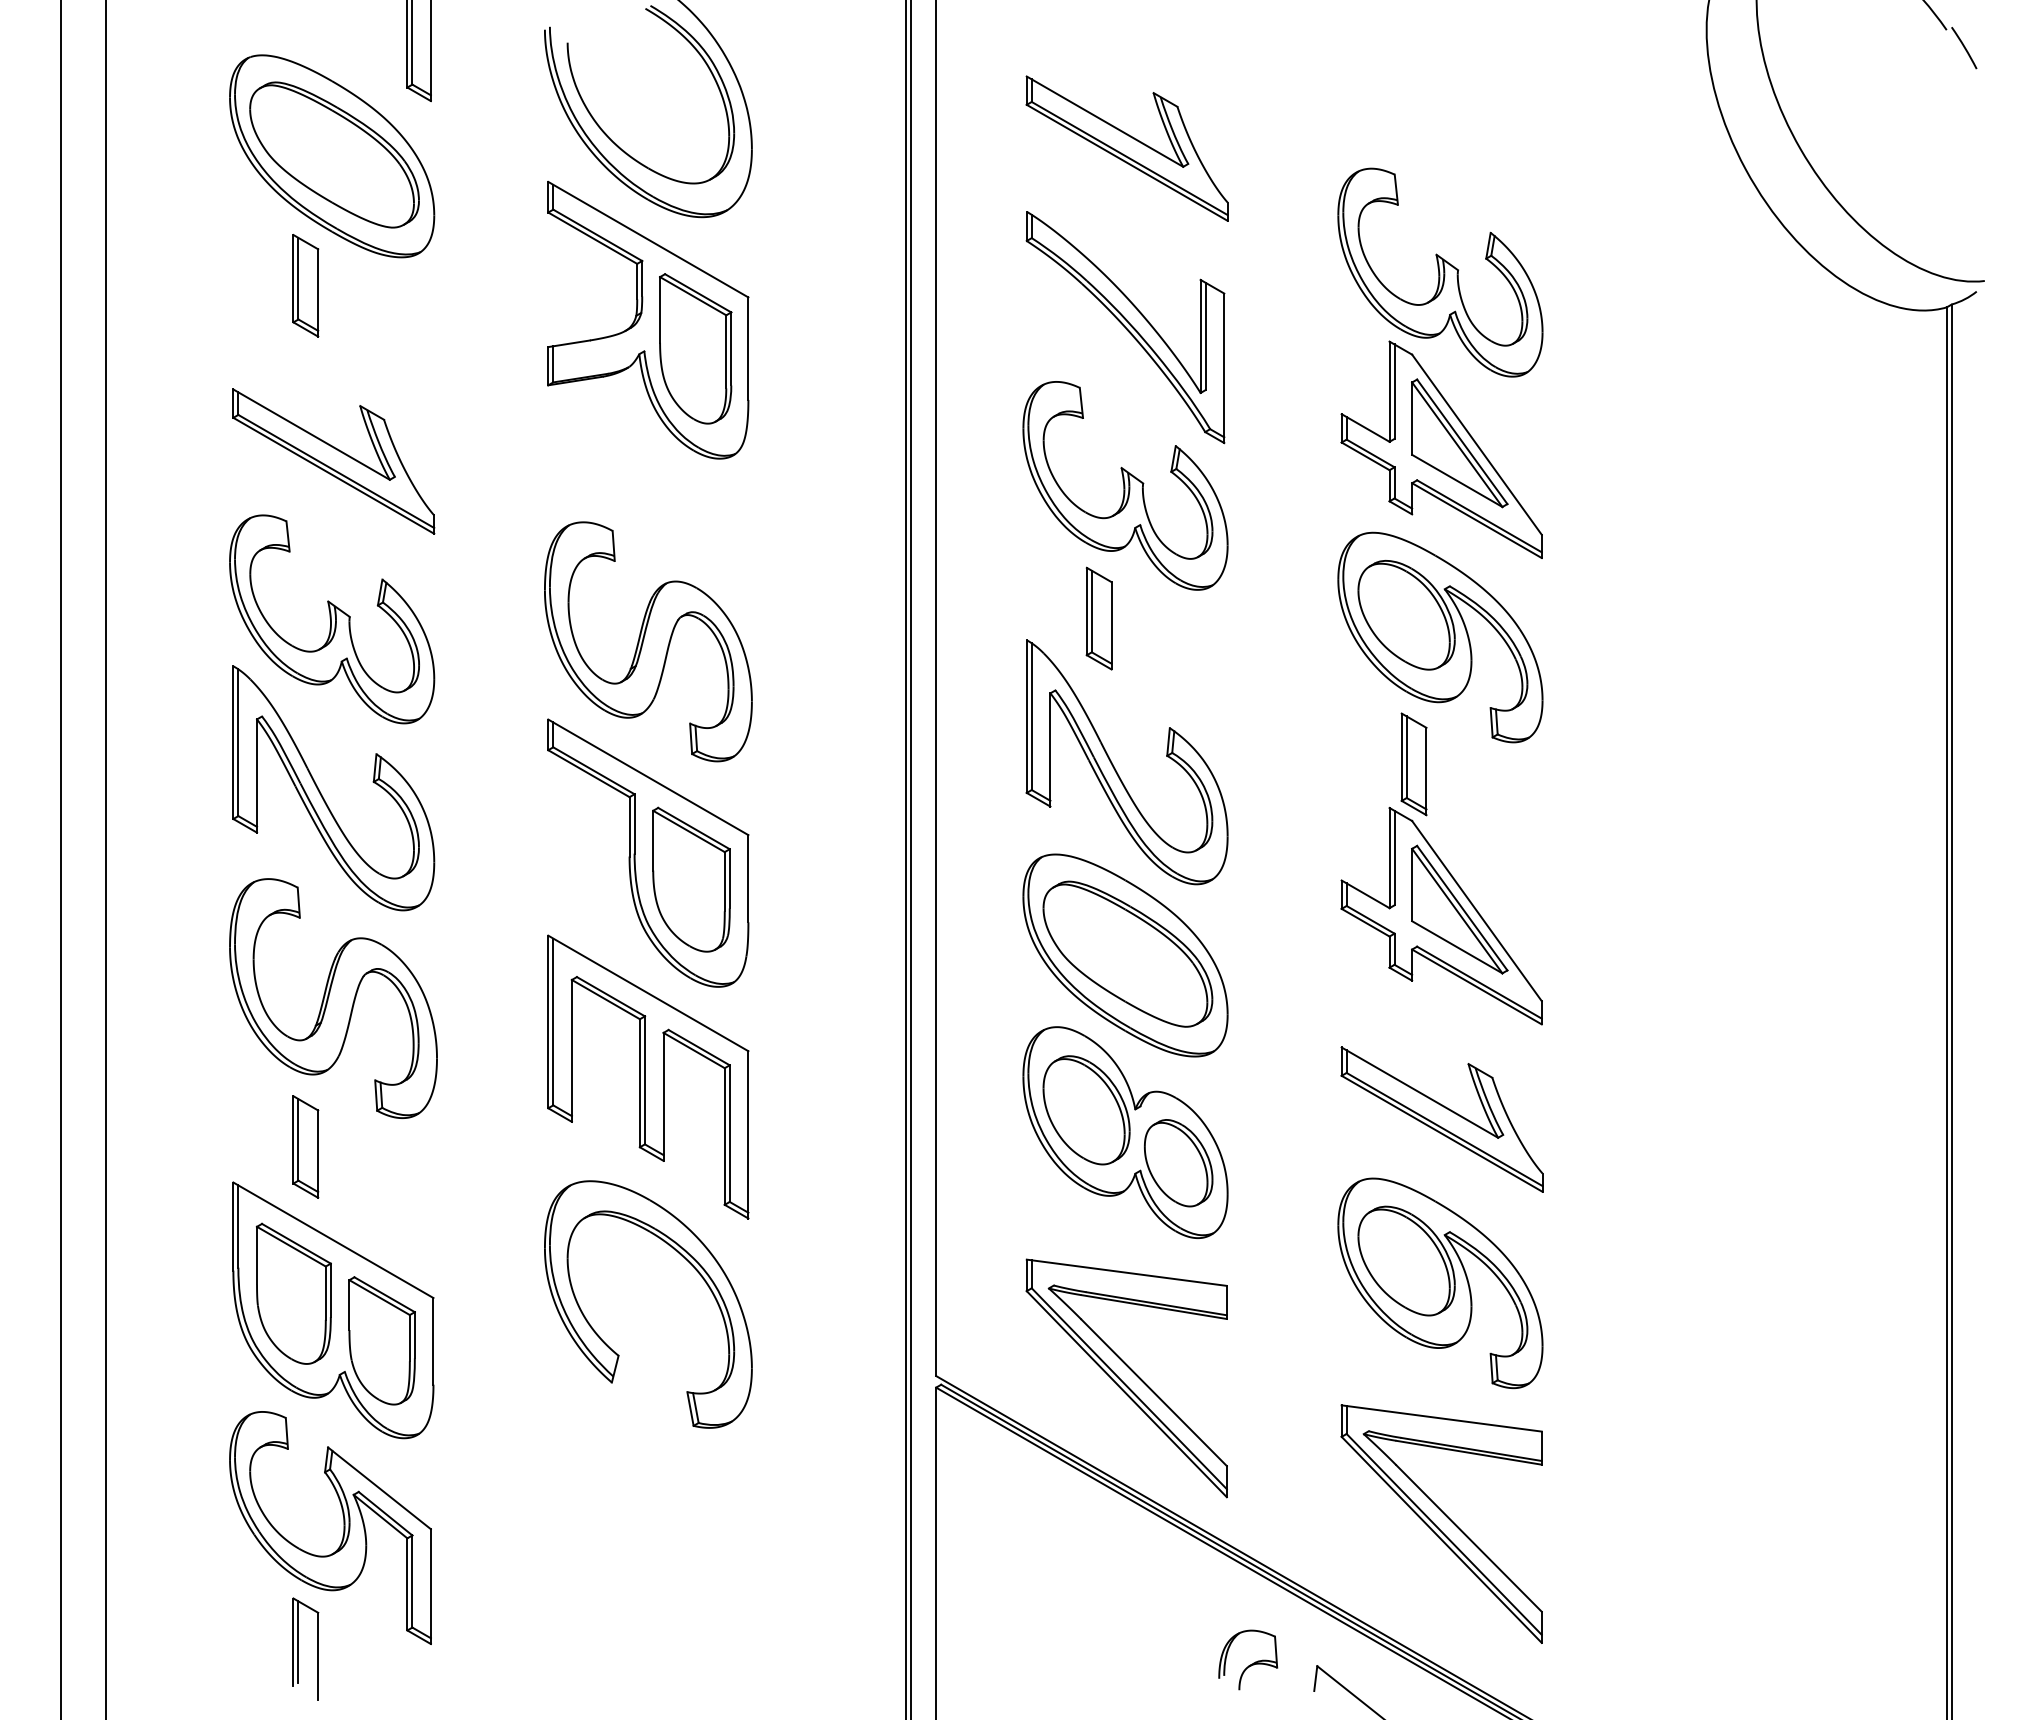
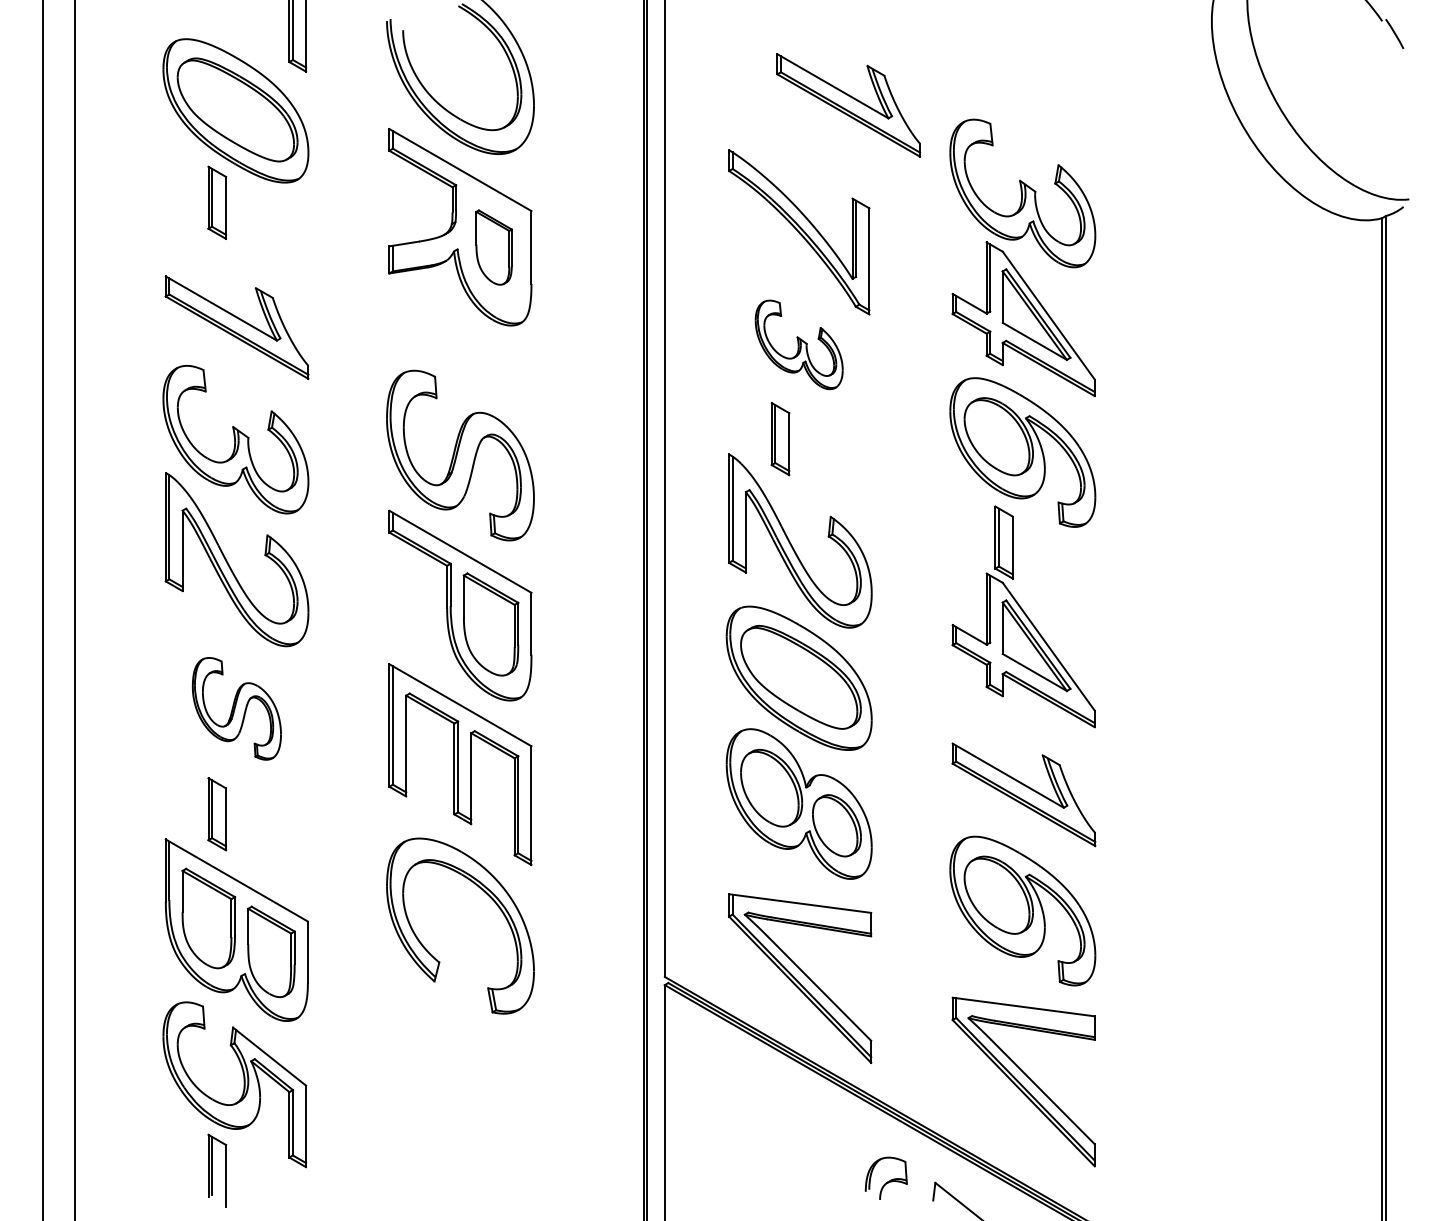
part: (1126, 148) -> (848, 105), moved
part: (695, 348) -> (493, 247), size x0.7
part: (1125, 485) -> (799, 344), size x0.6
part: (333, 998) -> (236, 708), size x0.6

